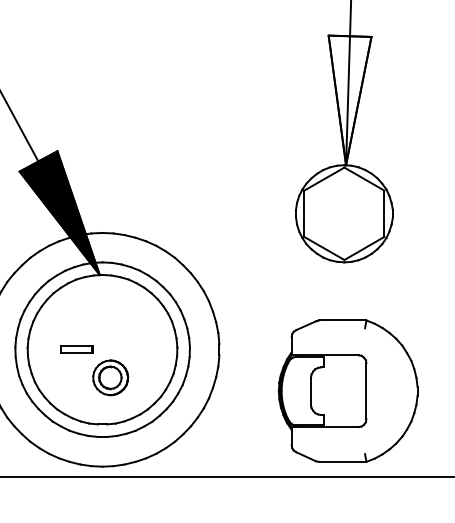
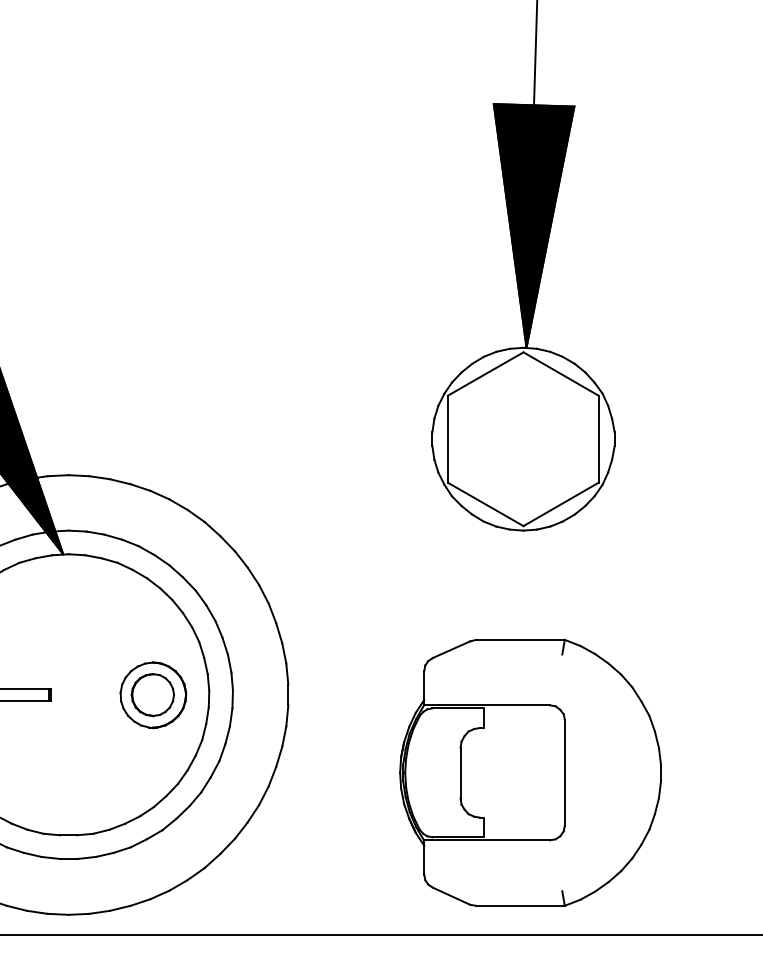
fill: (349, 100) -> (532, 226), added
part: (110, 377) -> (153, 694), moved

